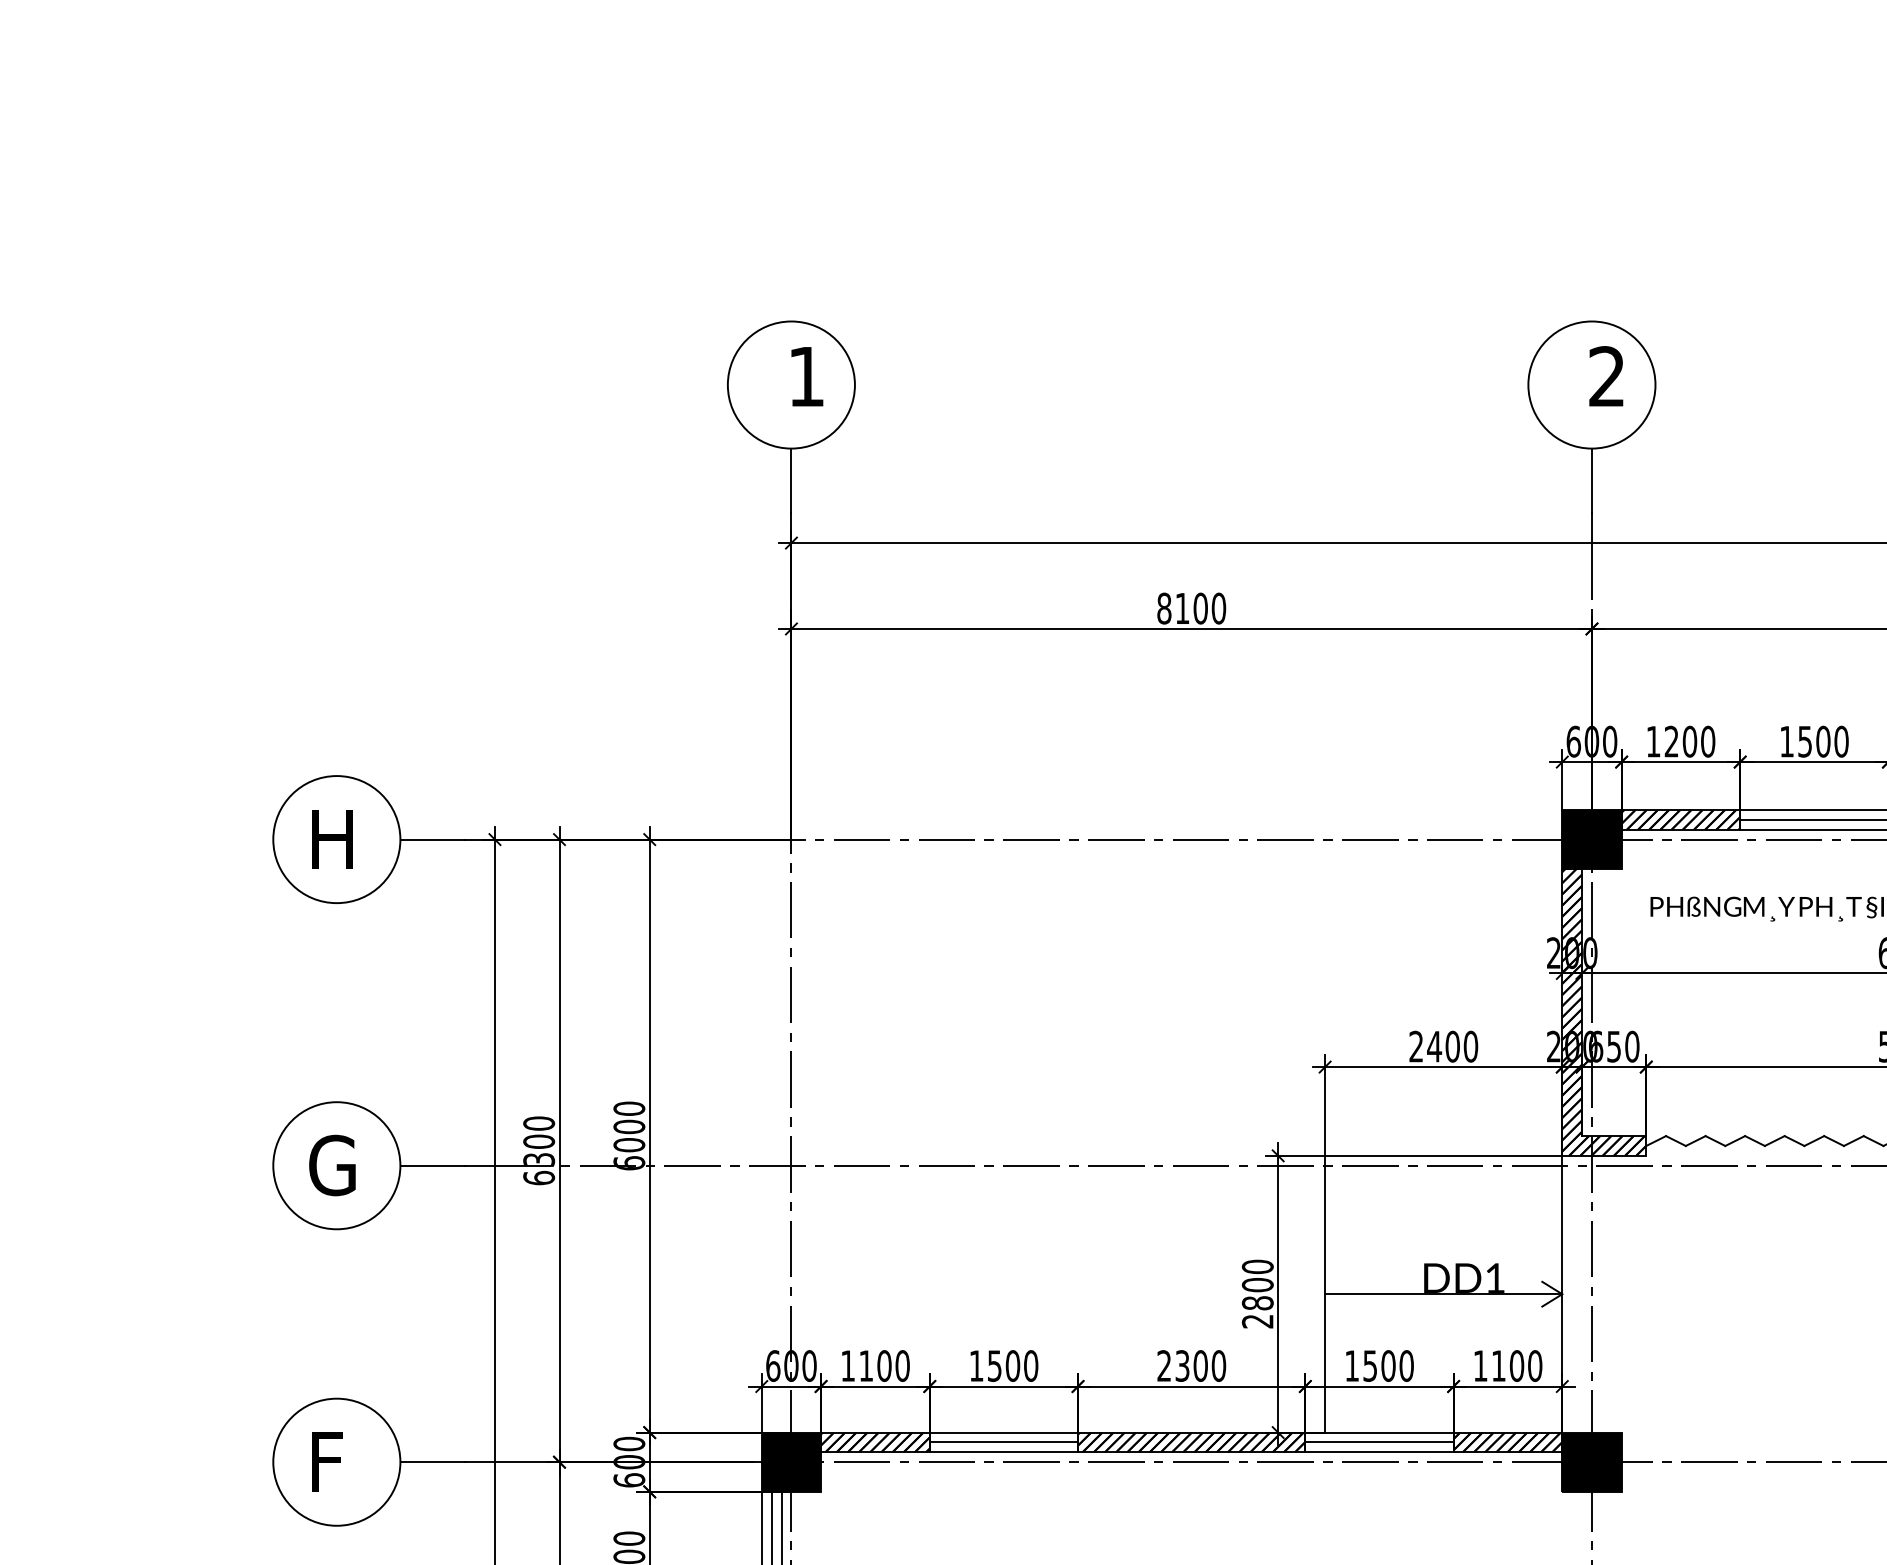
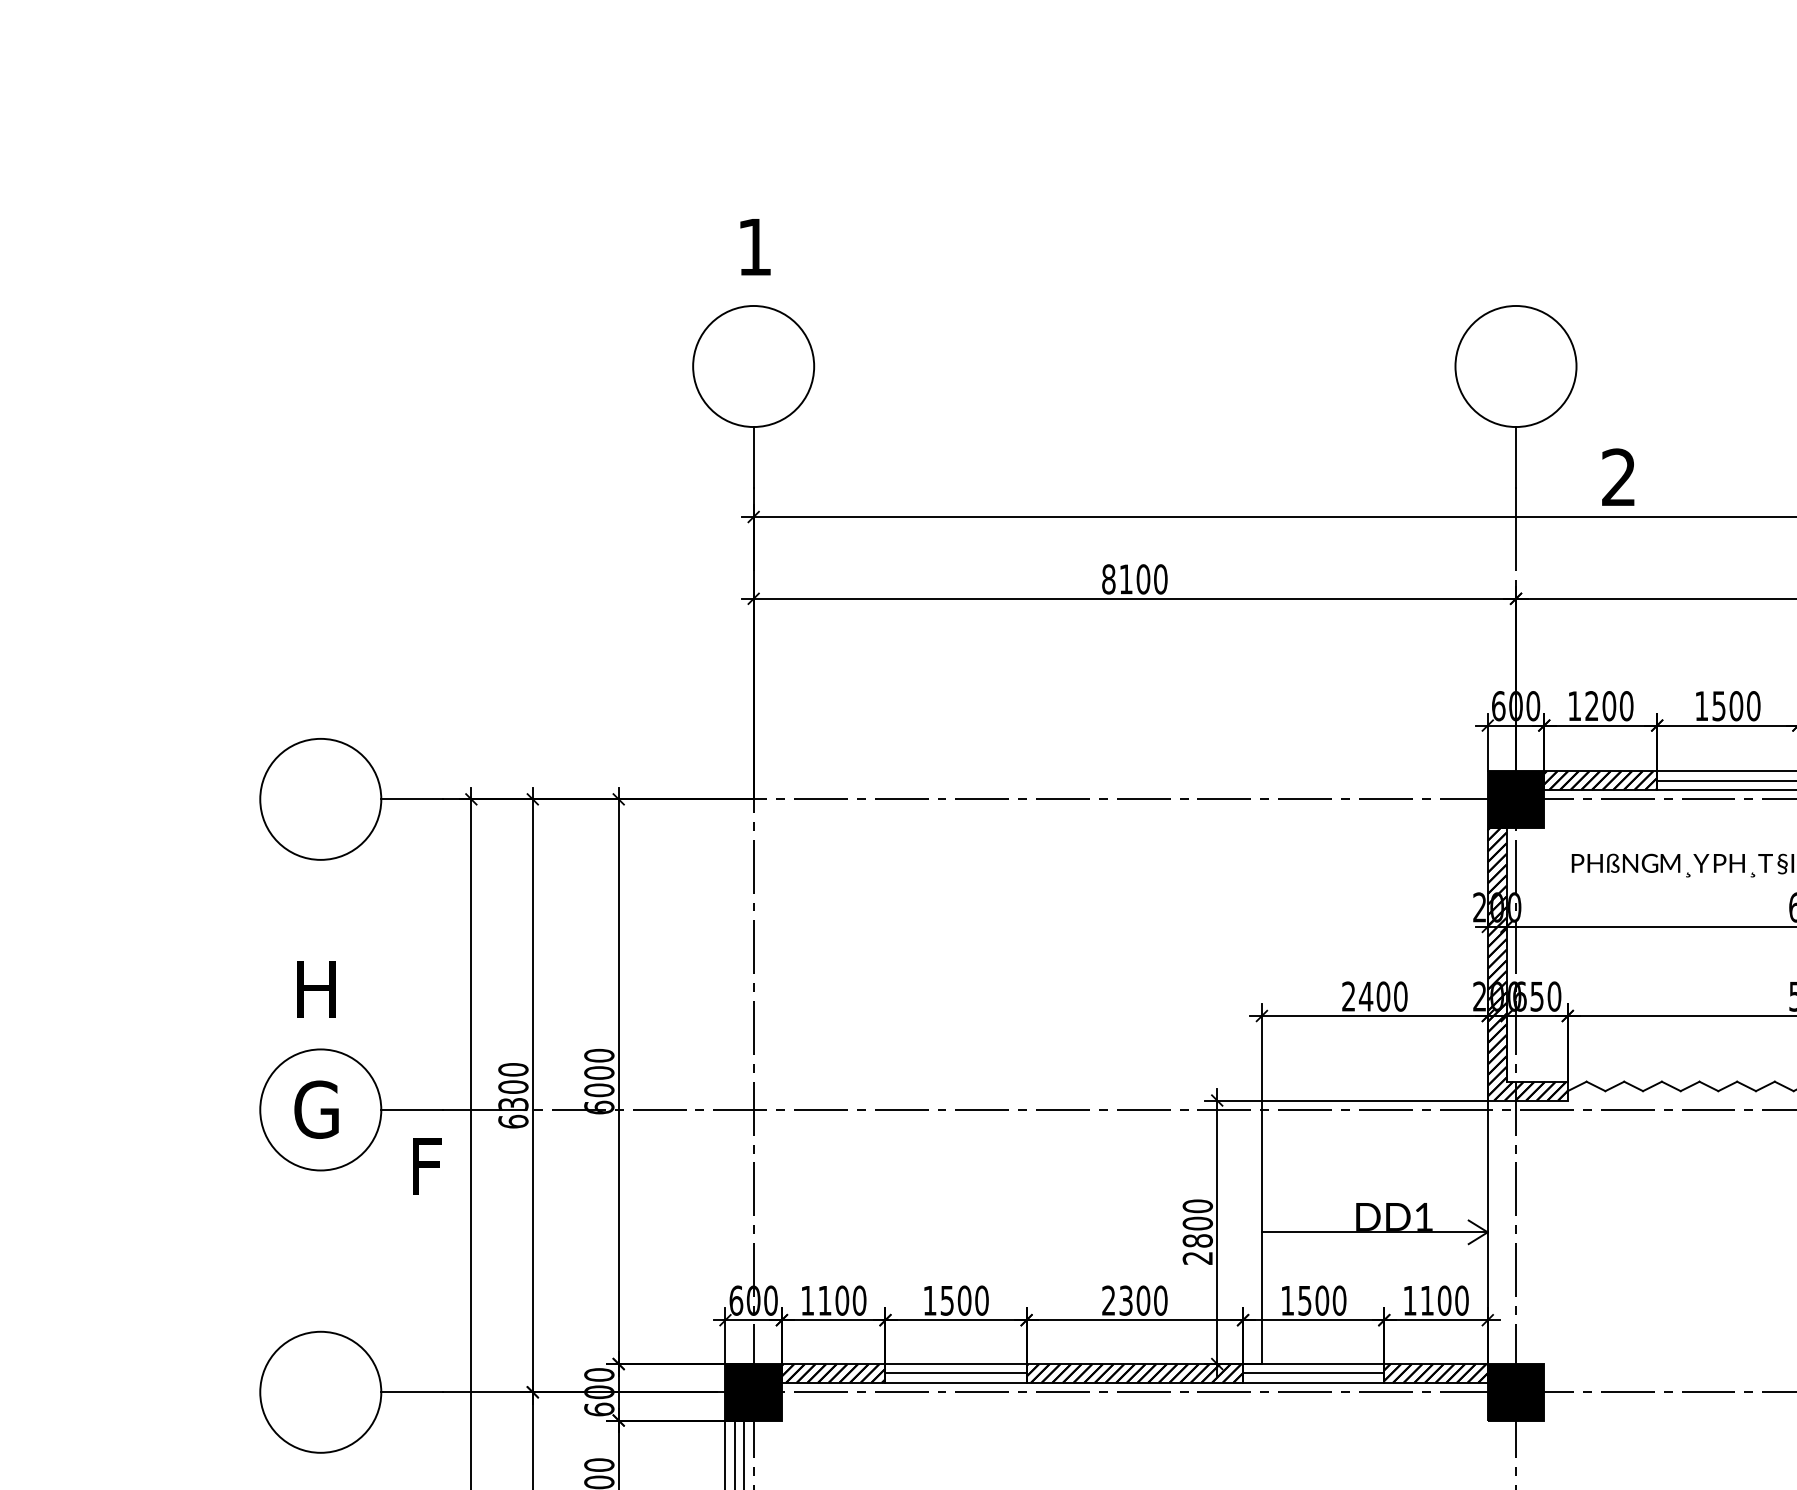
text: (807, 376) -> (755, 246), moved
text: (1606, 376) -> (1618, 477), moved
text: (332, 839) -> (316, 989), moved
text: (327, 1461) -> (427, 1165), moved

